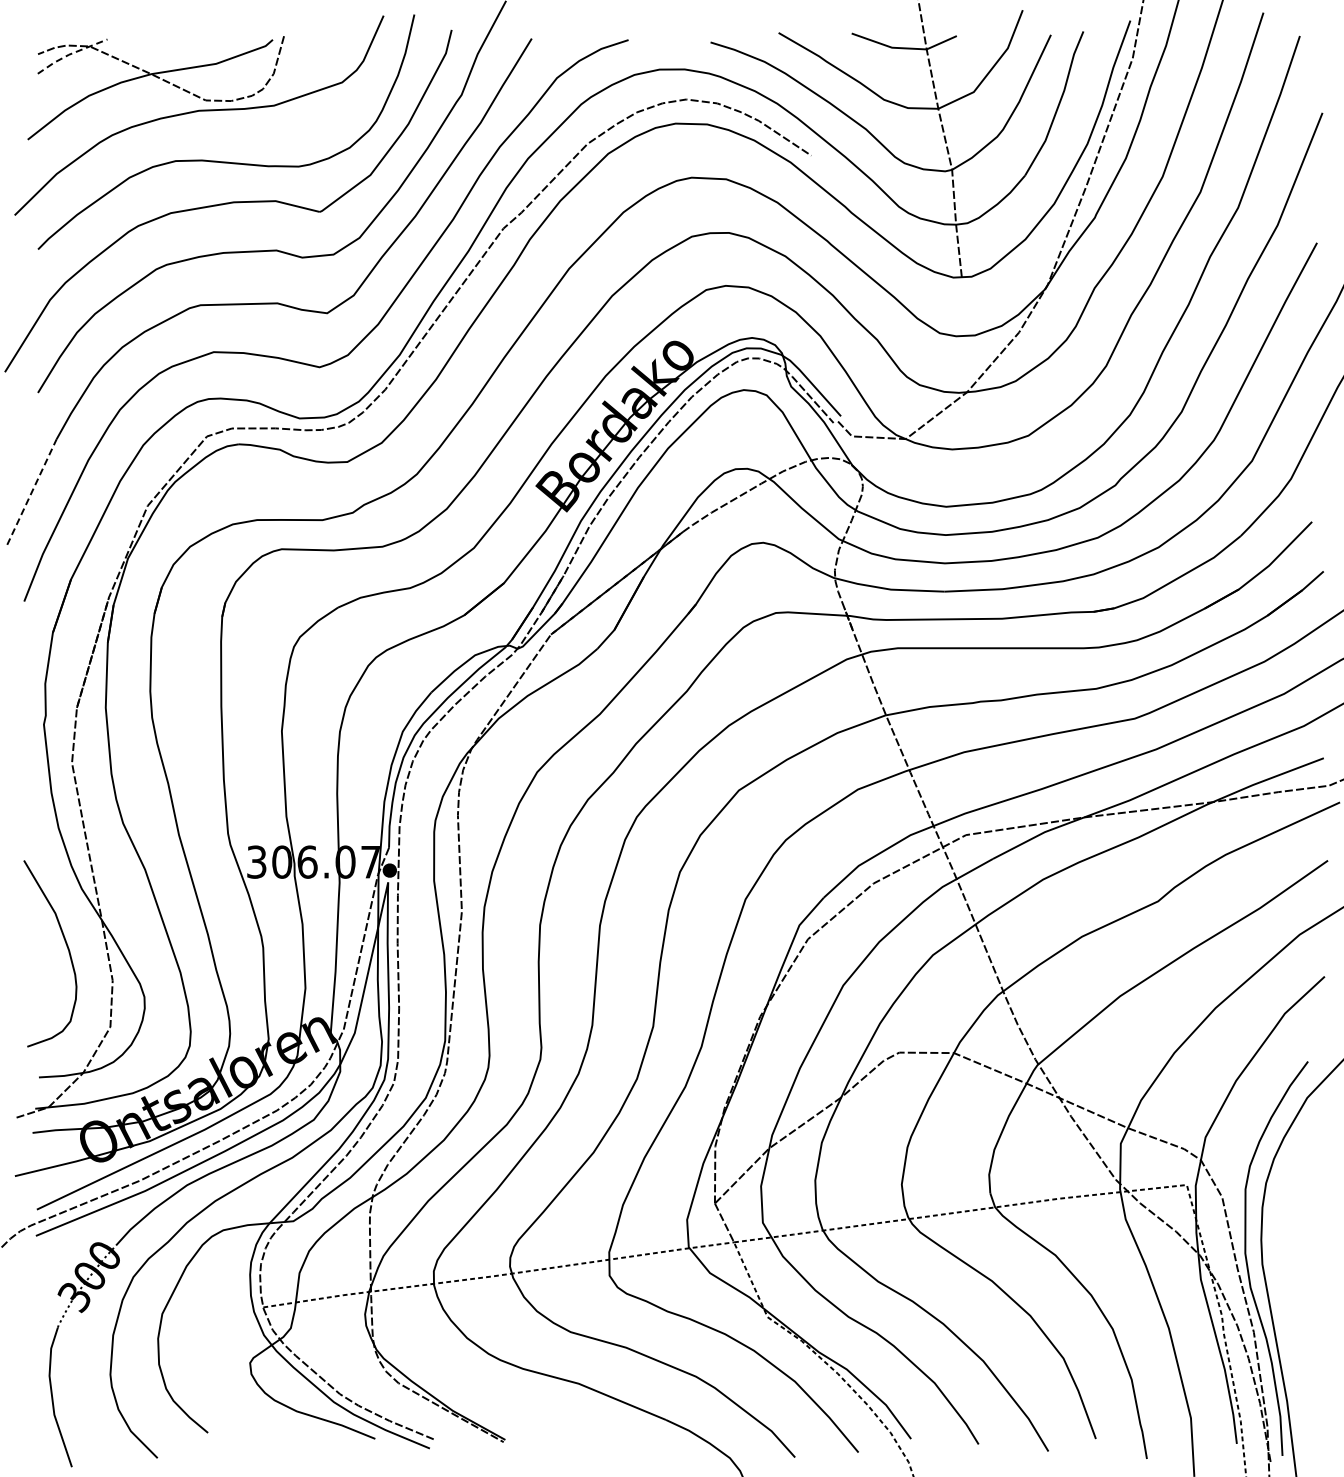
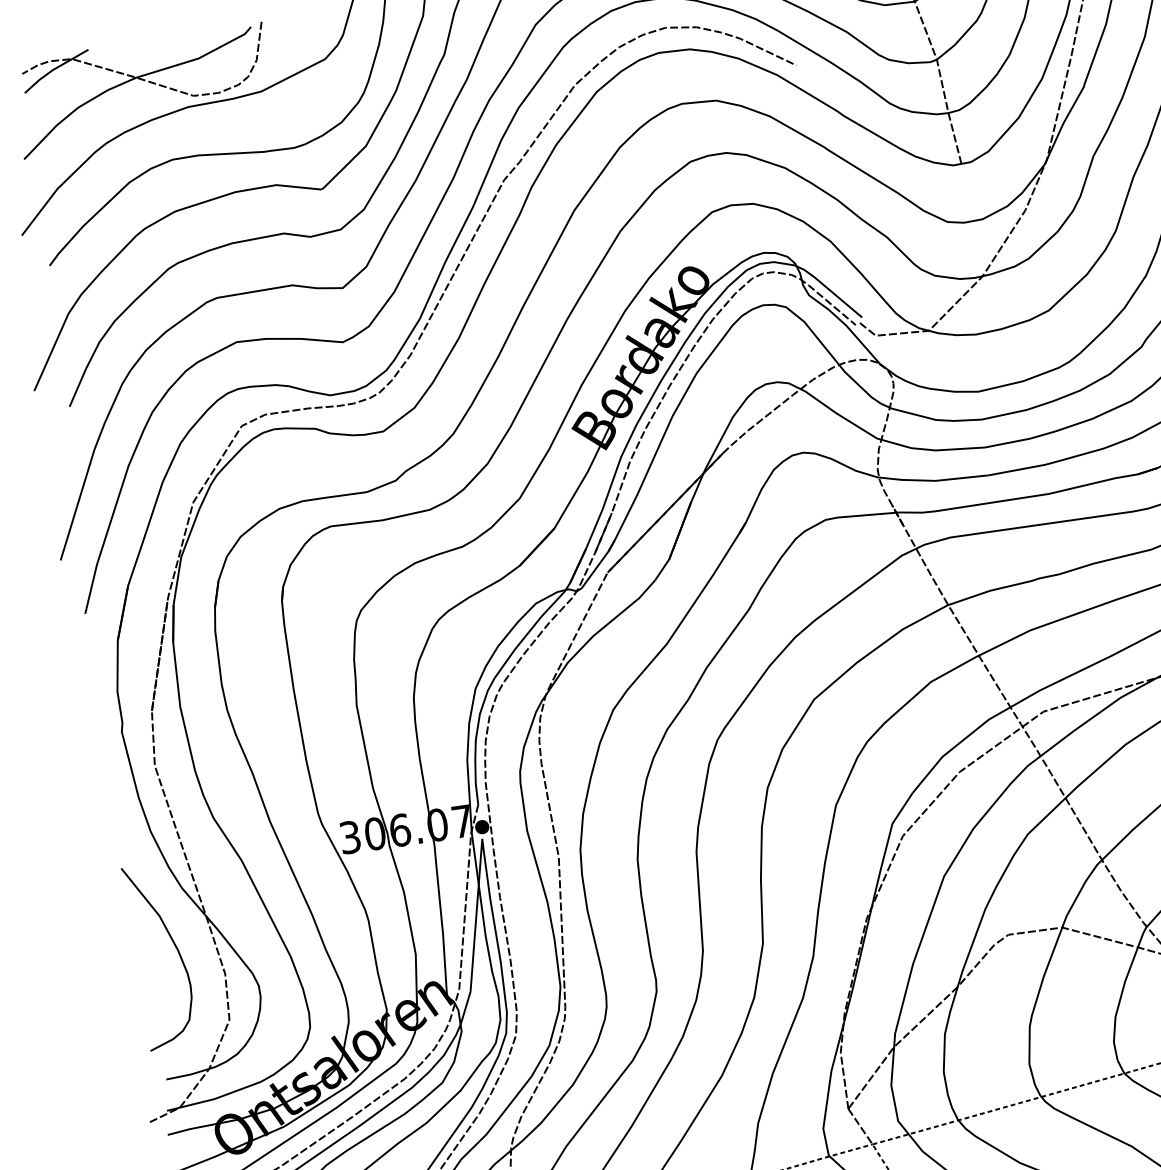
line: (70, 54) -> (54, 69), dashed -> solid
line: (32, 491) -> (77, 504), dashed -> solid

